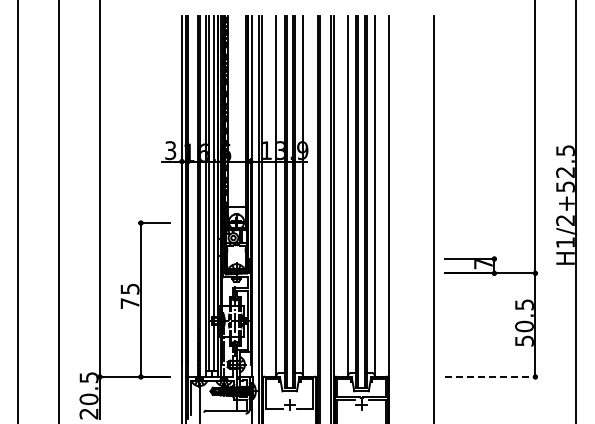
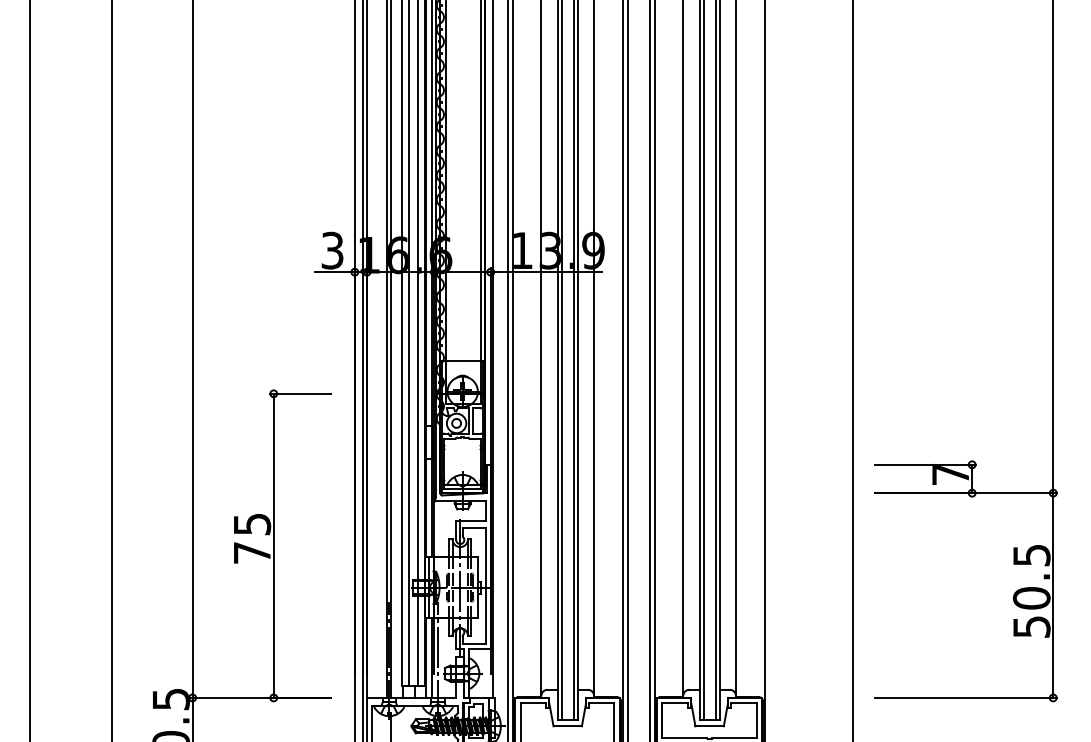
line: (491, 376) -> (966, 697), dashed -> solid

